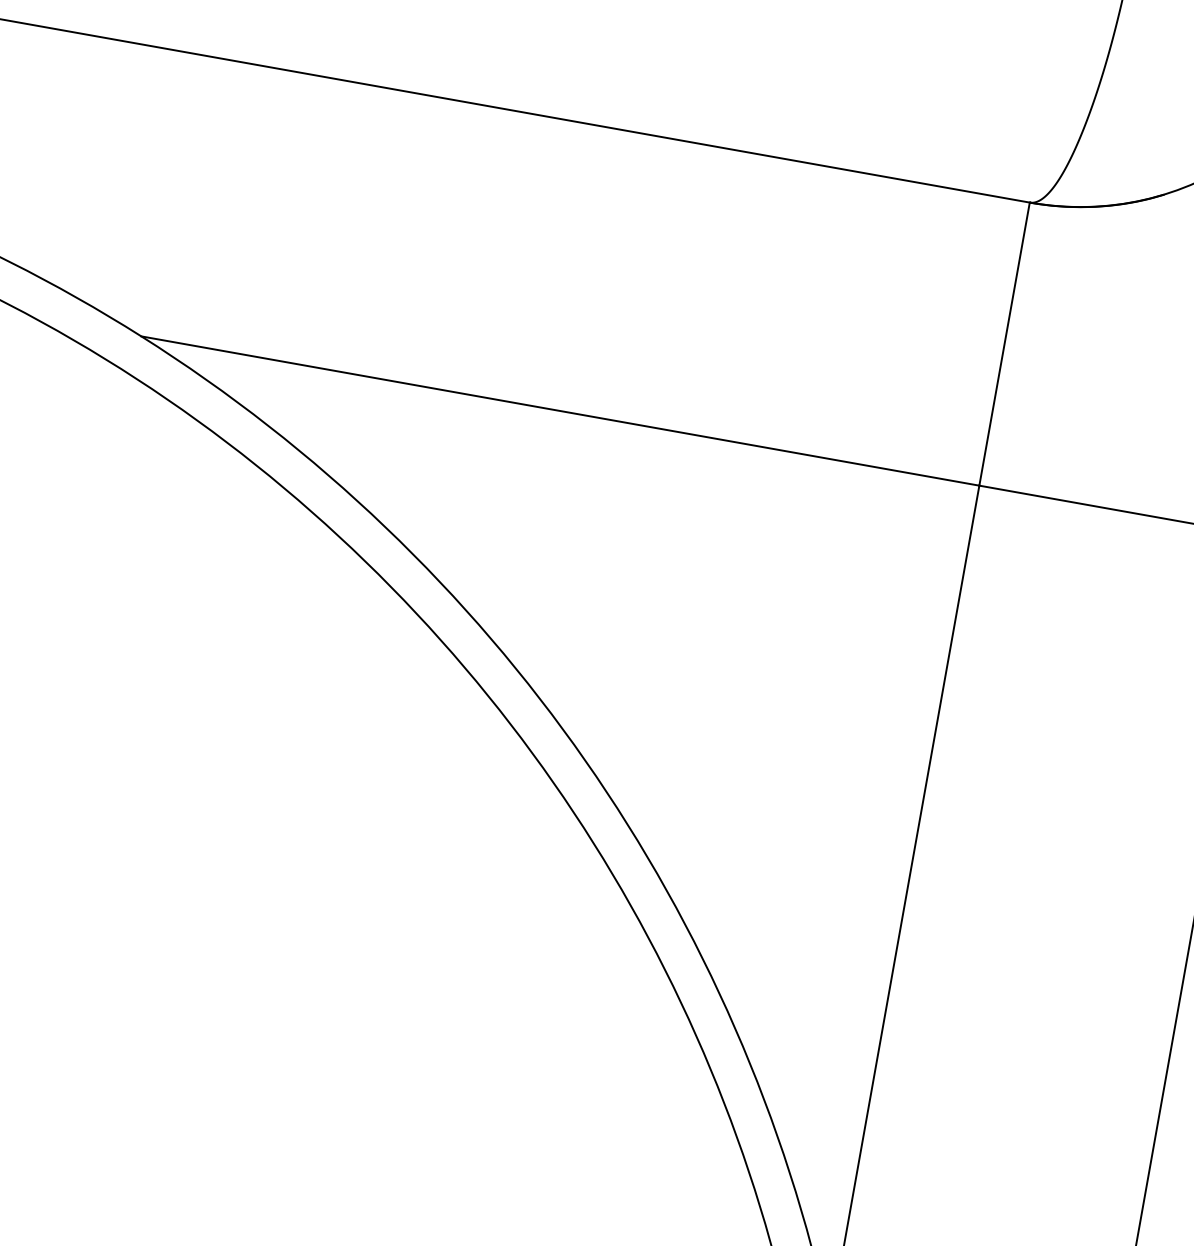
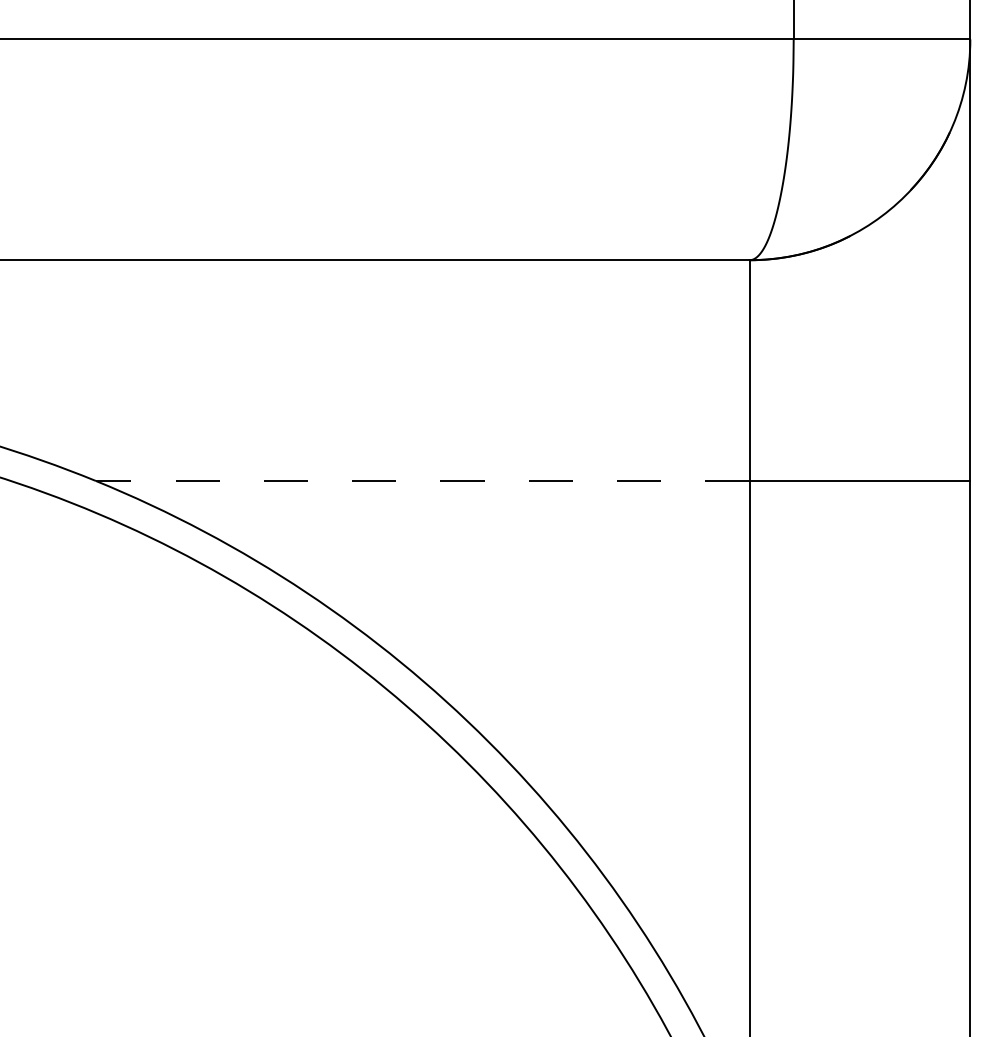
line: (559, 411) -> (422, 481), solid -> dashed

